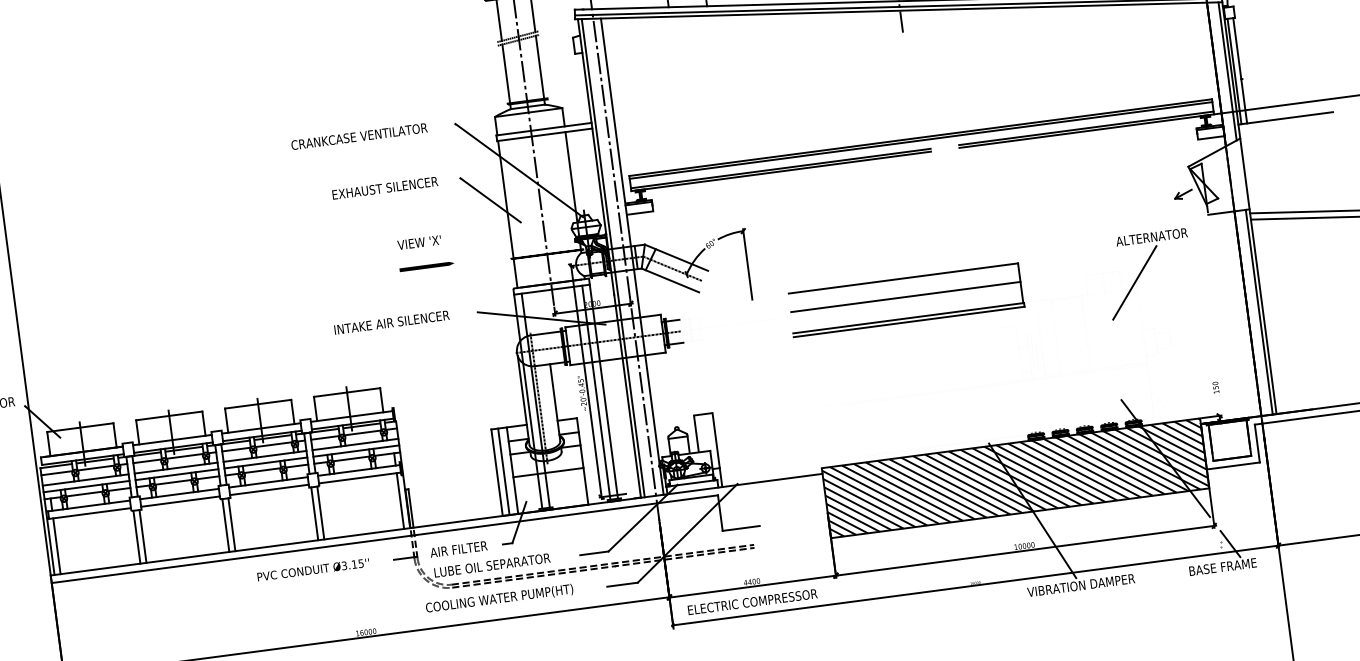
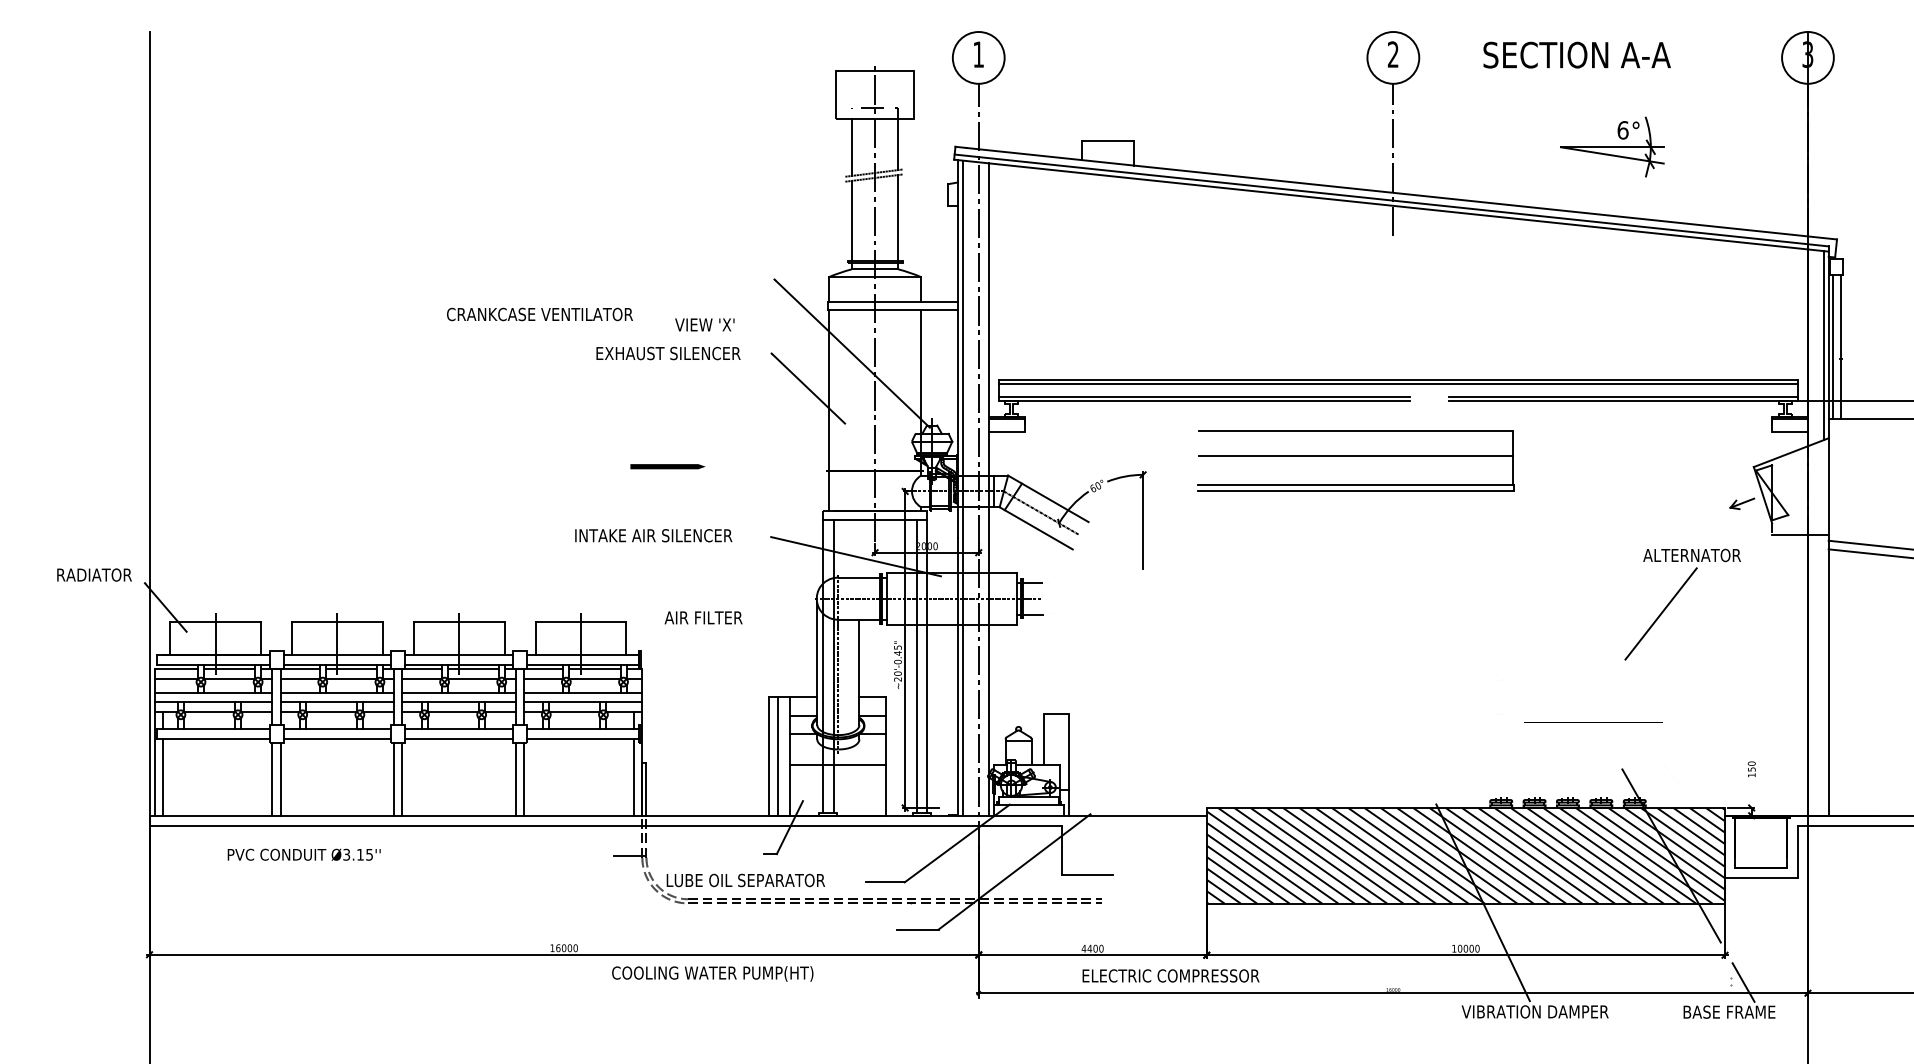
text: (359, 136) -> (539, 314), moved
text: (419, 242) -> (704, 324), moved
line: (426, 266) -> (667, 466), moved
part: (905, 300) -> (1355, 460), moved
line: (1259, 312) -> (1823, 675), removed
text: (458, 549) -> (703, 617), moved
text: (312, 569) -> (303, 854), moved
text: (499, 598) -> (712, 973), moved
text: (752, 601) -> (1170, 975), moved

